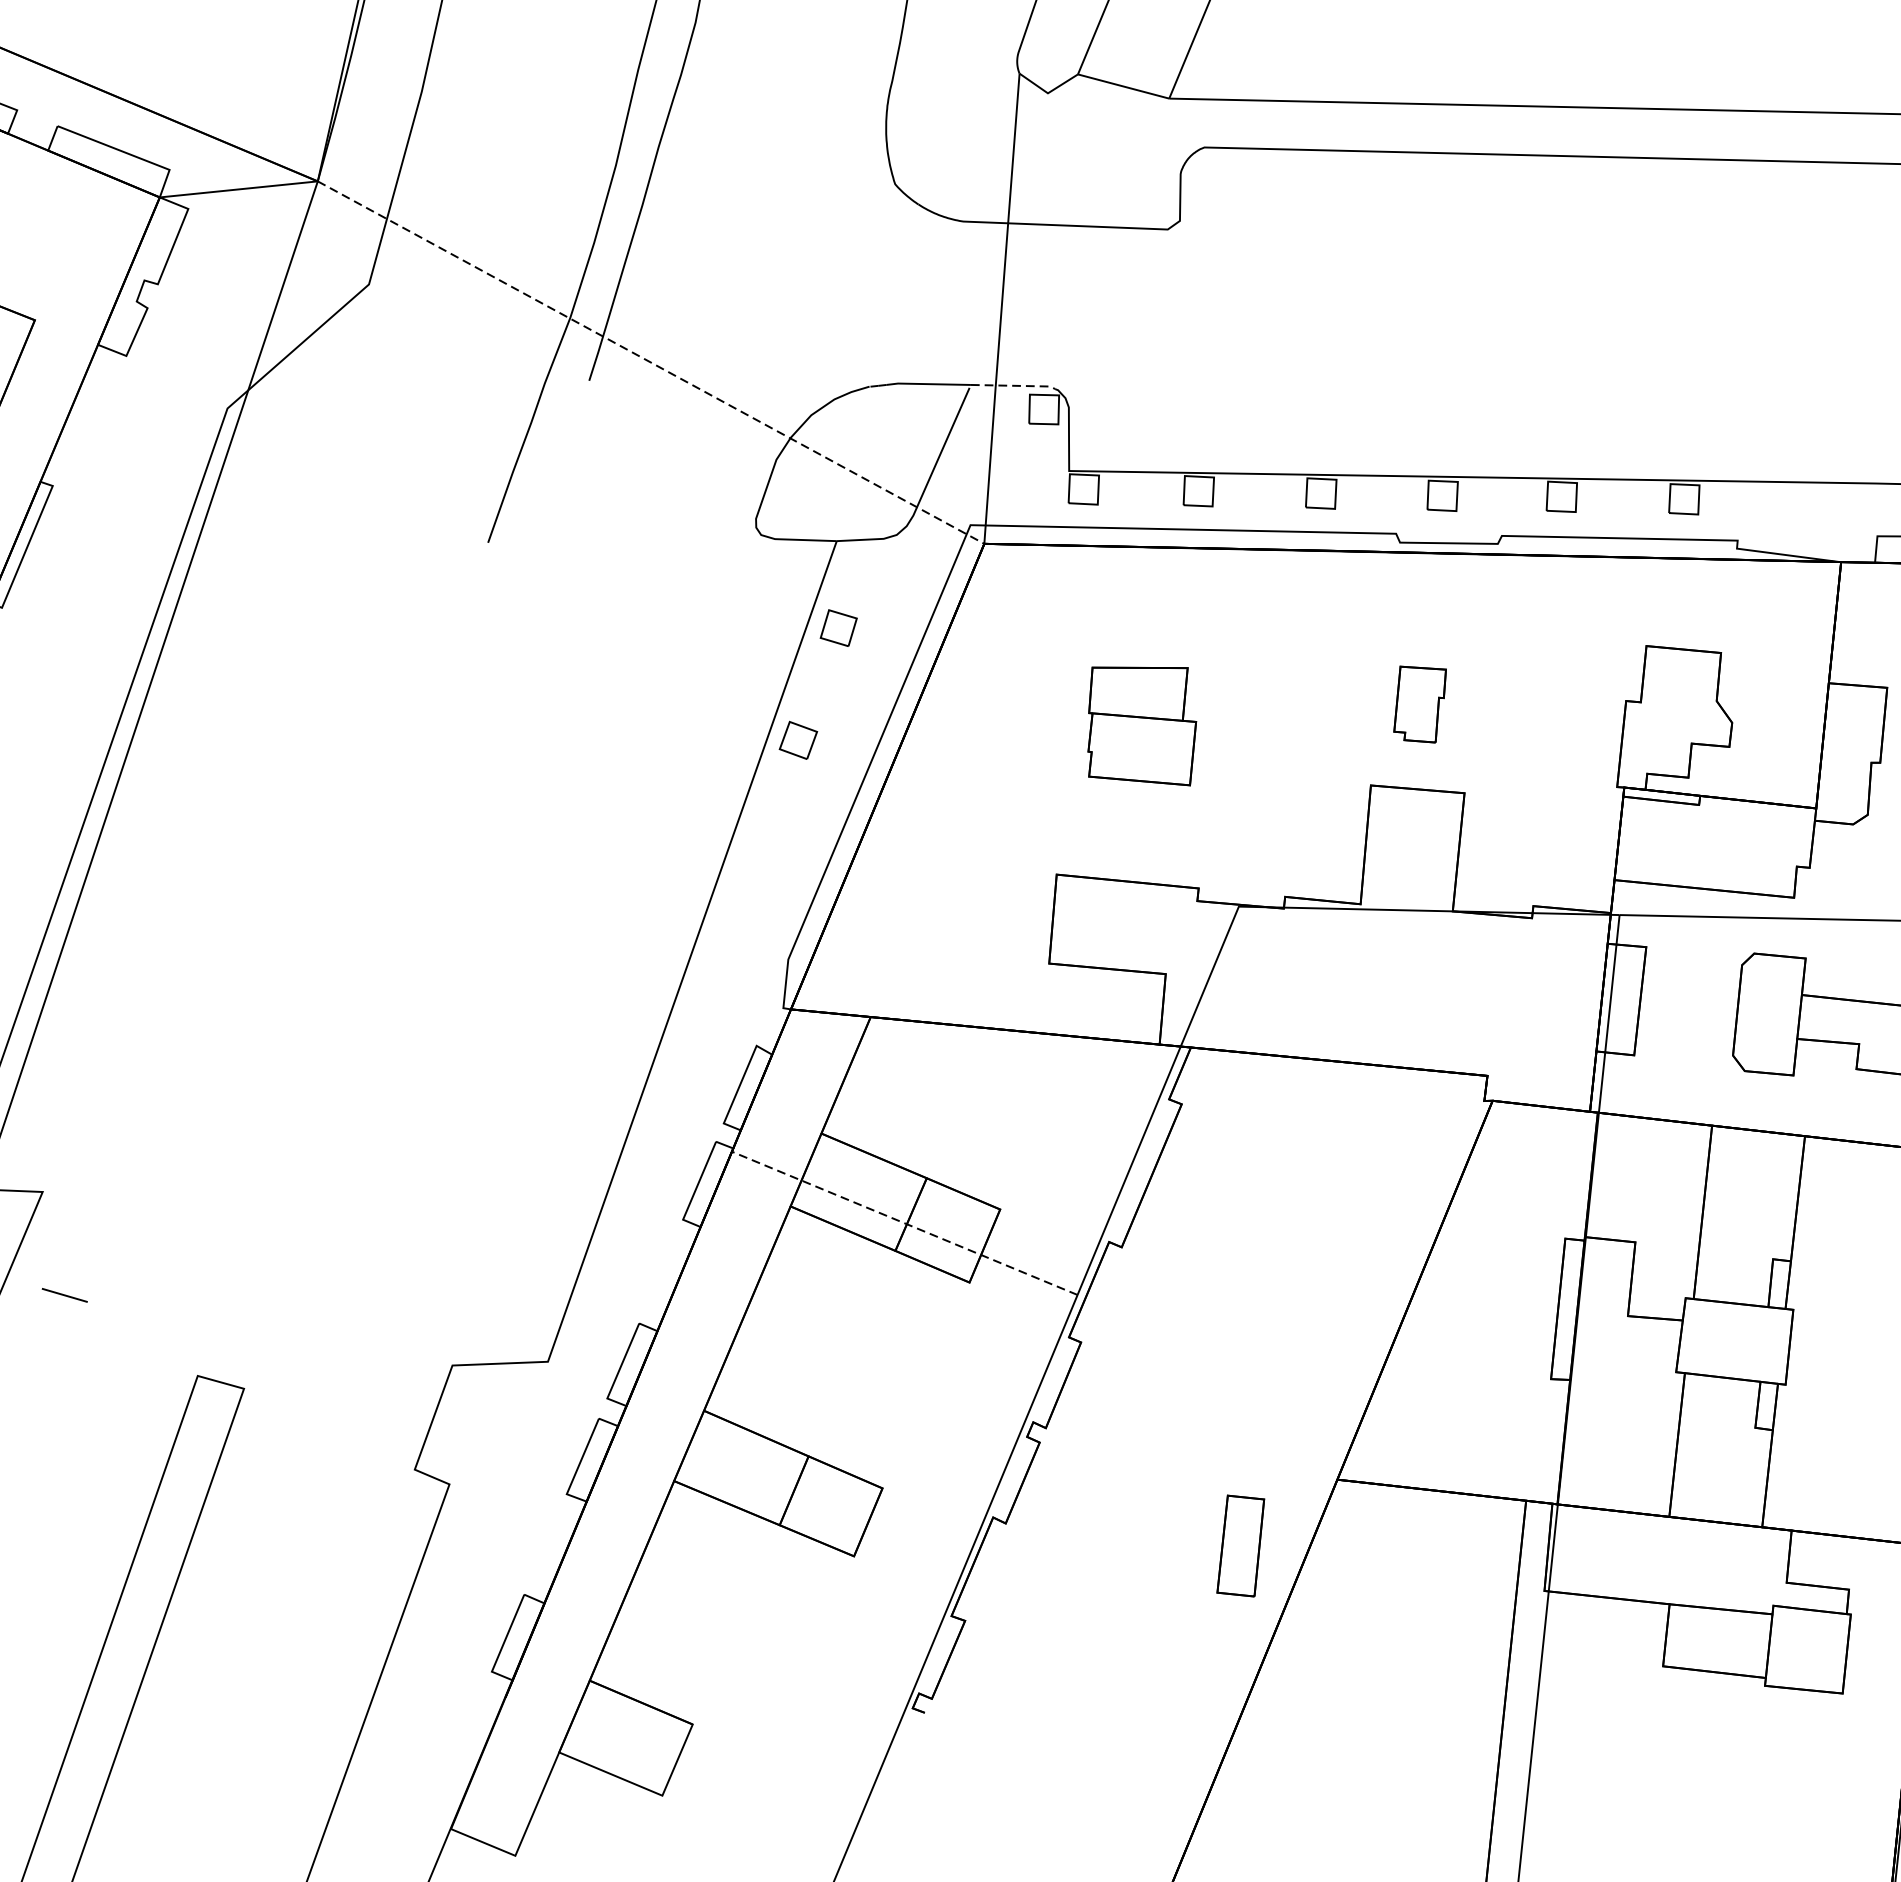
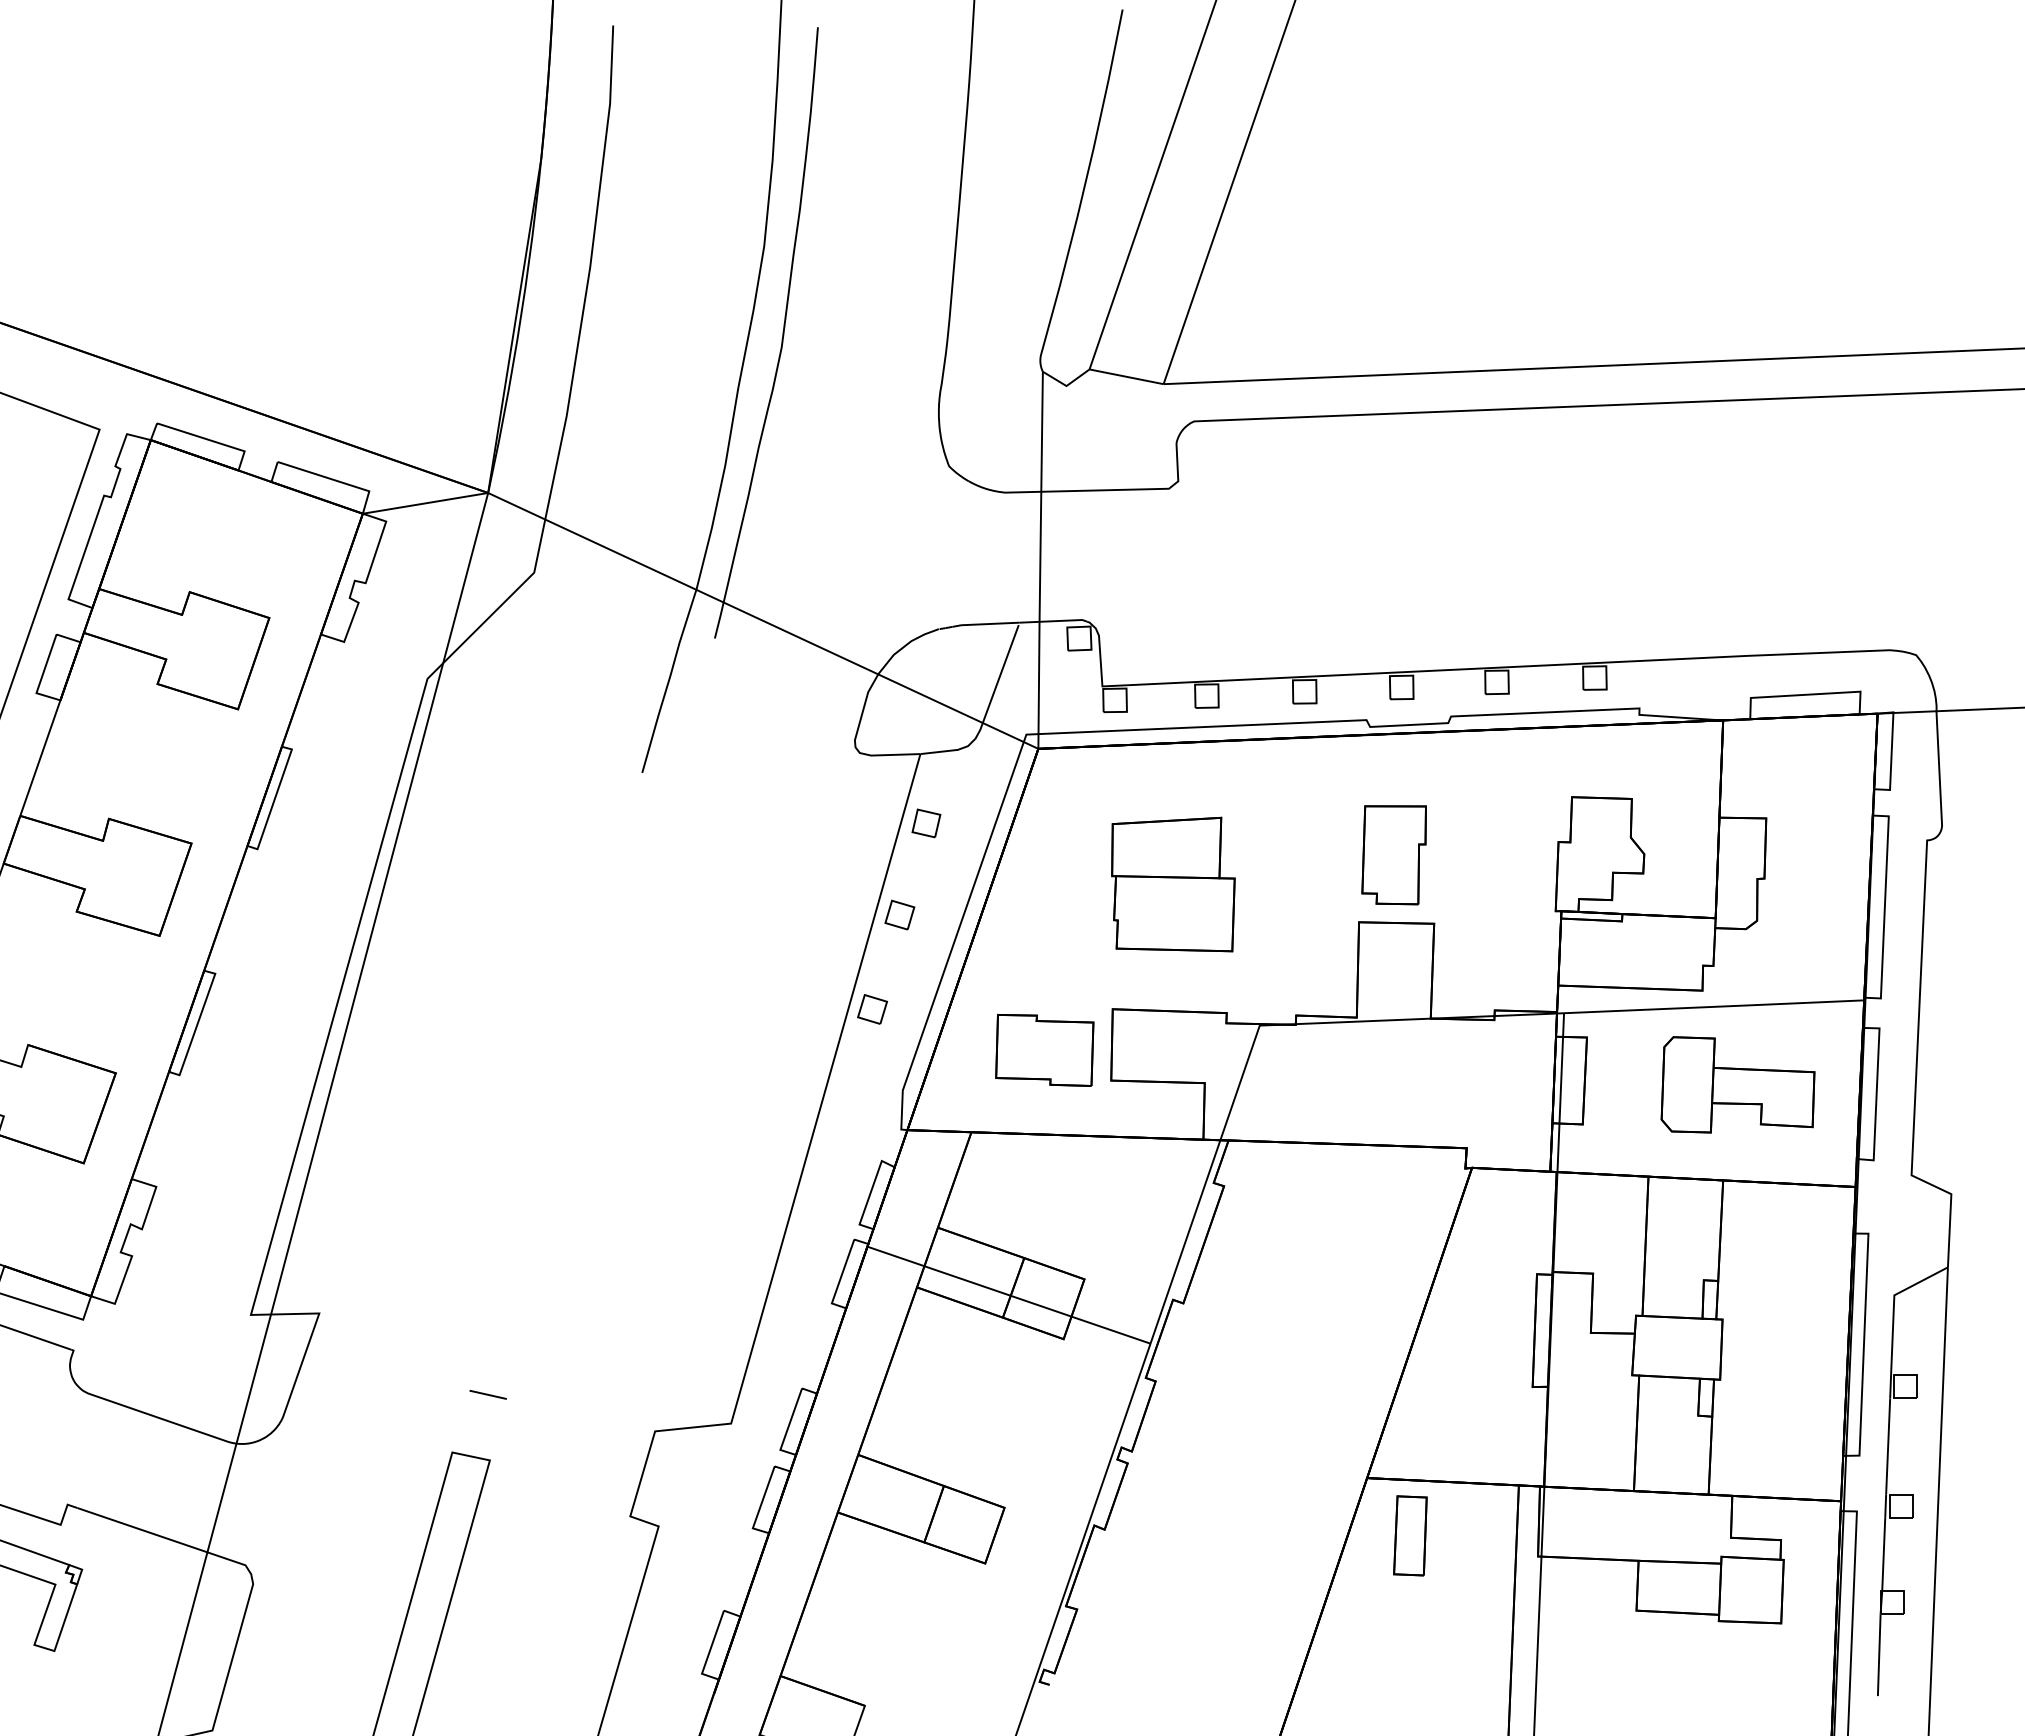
line: (652, 363) -> (764, 621), dashed -> solid
line: (1014, 386) -> (1054, 621), dashed -> solid
part: (1419, 704) -> (1393, 855), size x1.67
part: (1142, 723) -> (1173, 884), size x1.43
part: (756, 856) -> (872, 1009), added
part: (968, 920) -> (1044, 1050), added
line: (904, 1223) -> (1008, 1295), dashed -> solid
line: (63, 1294) -> (487, 1394), moved
part: (1240, 1545) -> (1410, 1535), moved

